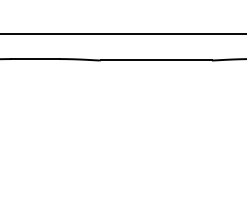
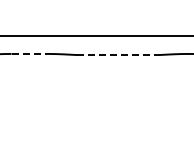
line: (35, 58) -> (29, 53), solid -> dashed
line: (155, 61) -> (117, 55), solid -> dashed

